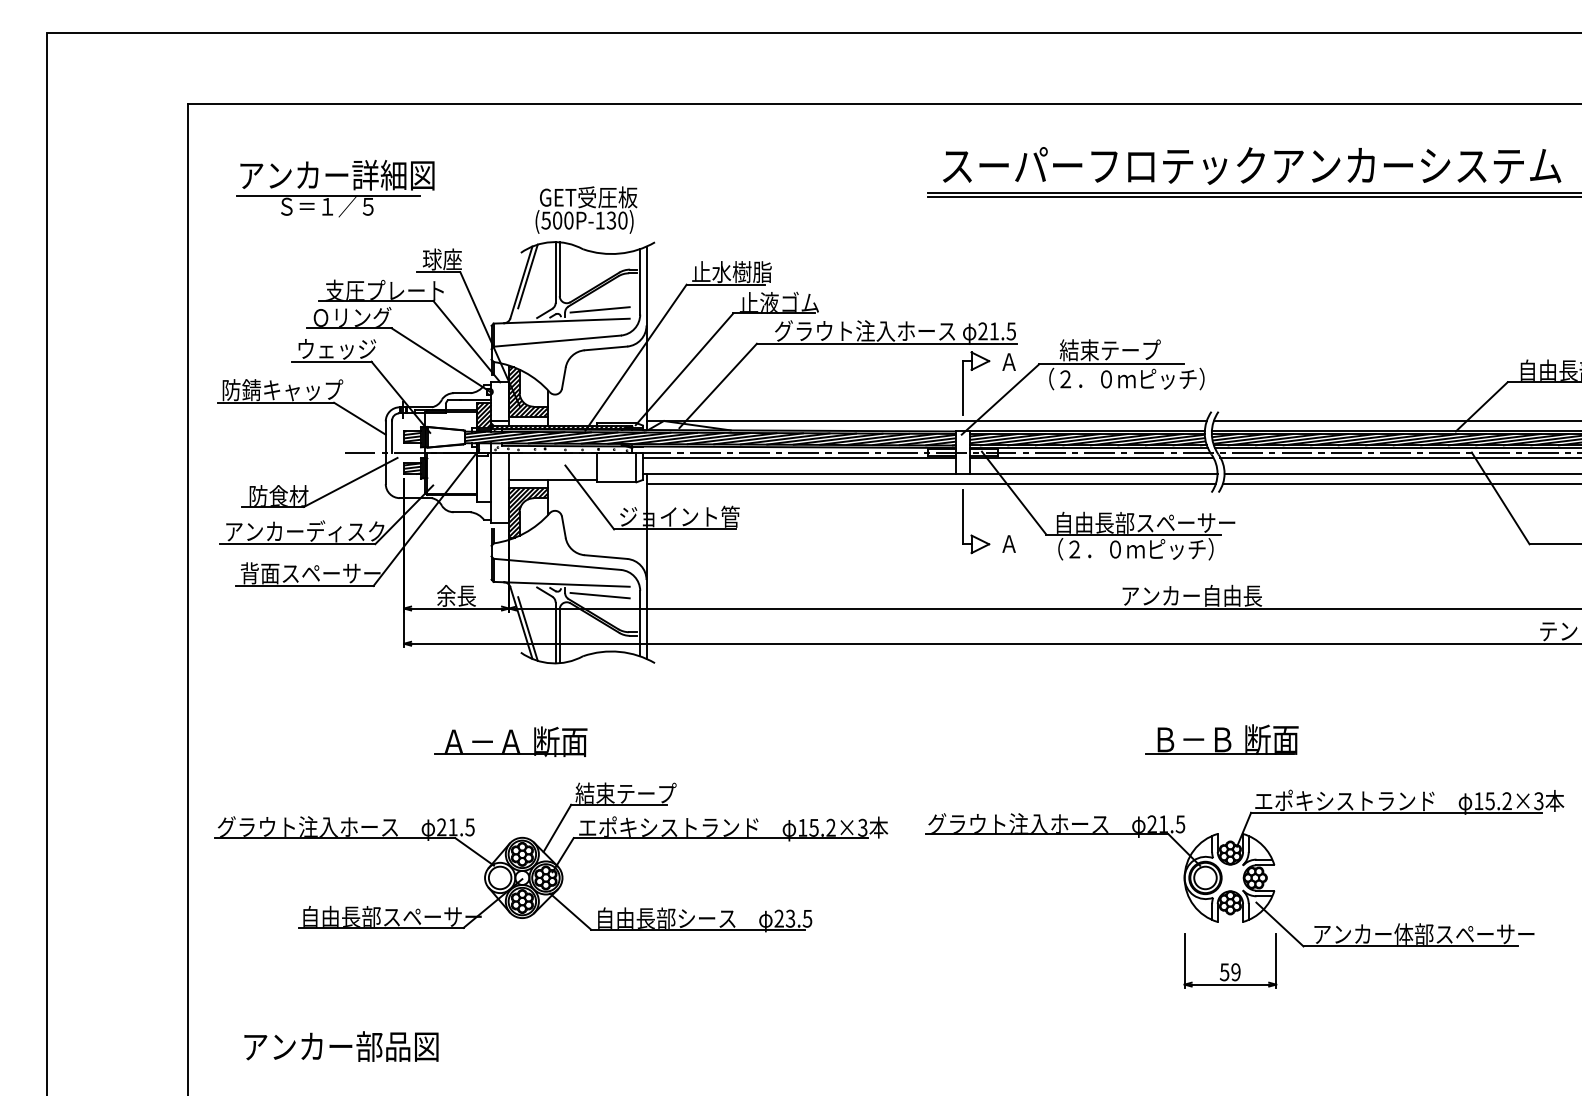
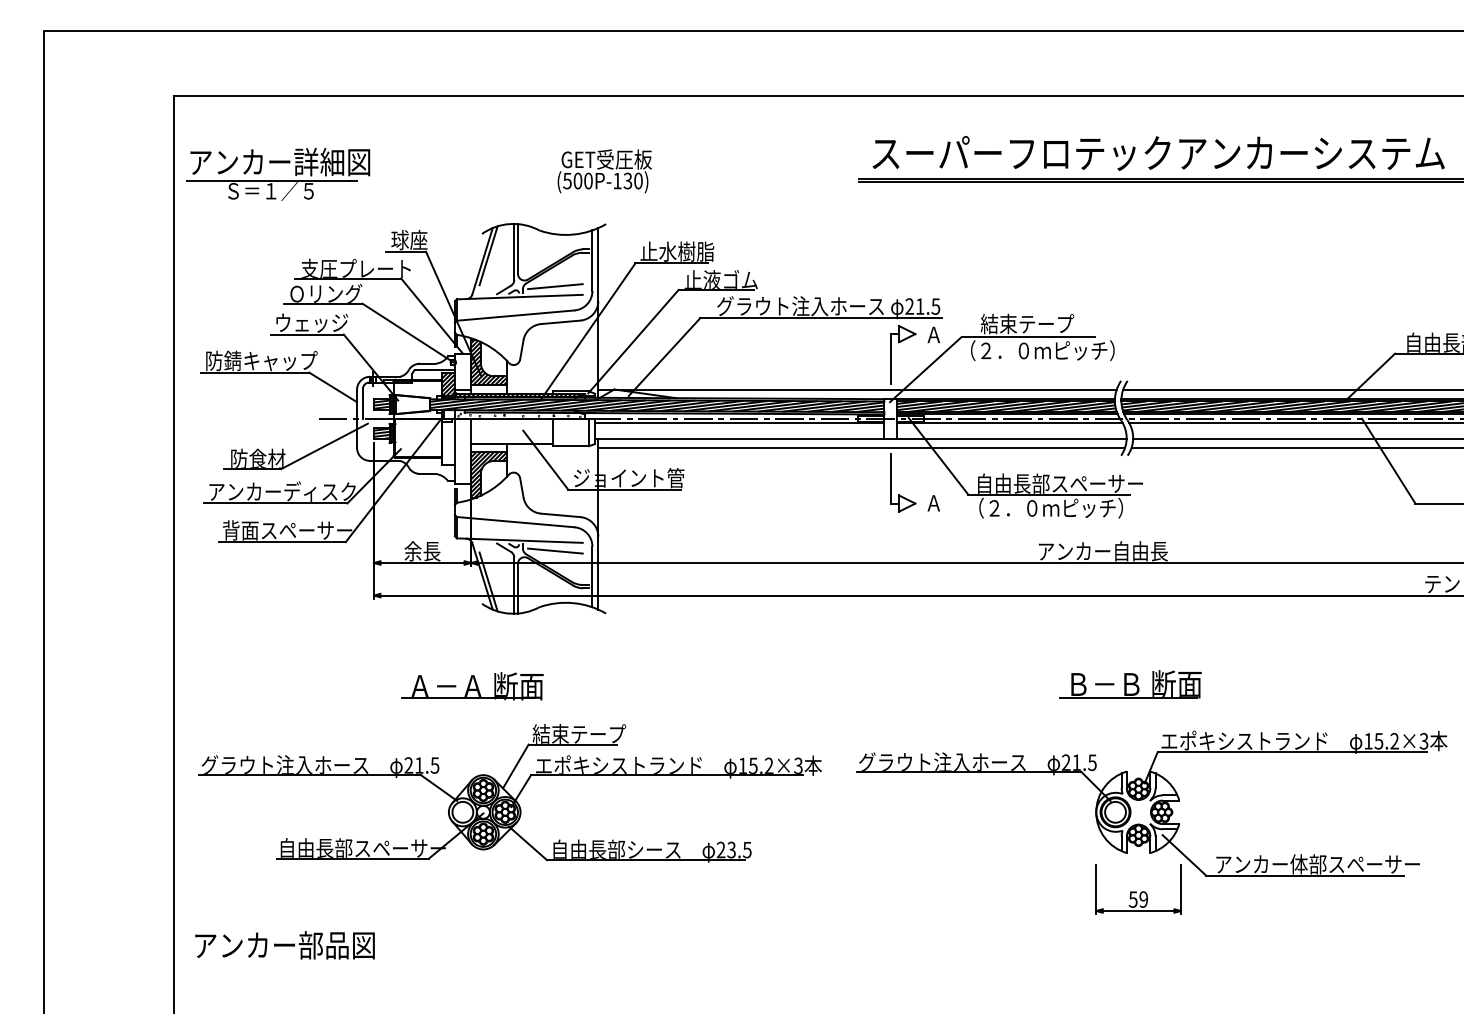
part: (335, 195) -> (278, 180), moved
text: (586, 210) -> (604, 171), moved
text: (340, 1046) -> (284, 945), moved

